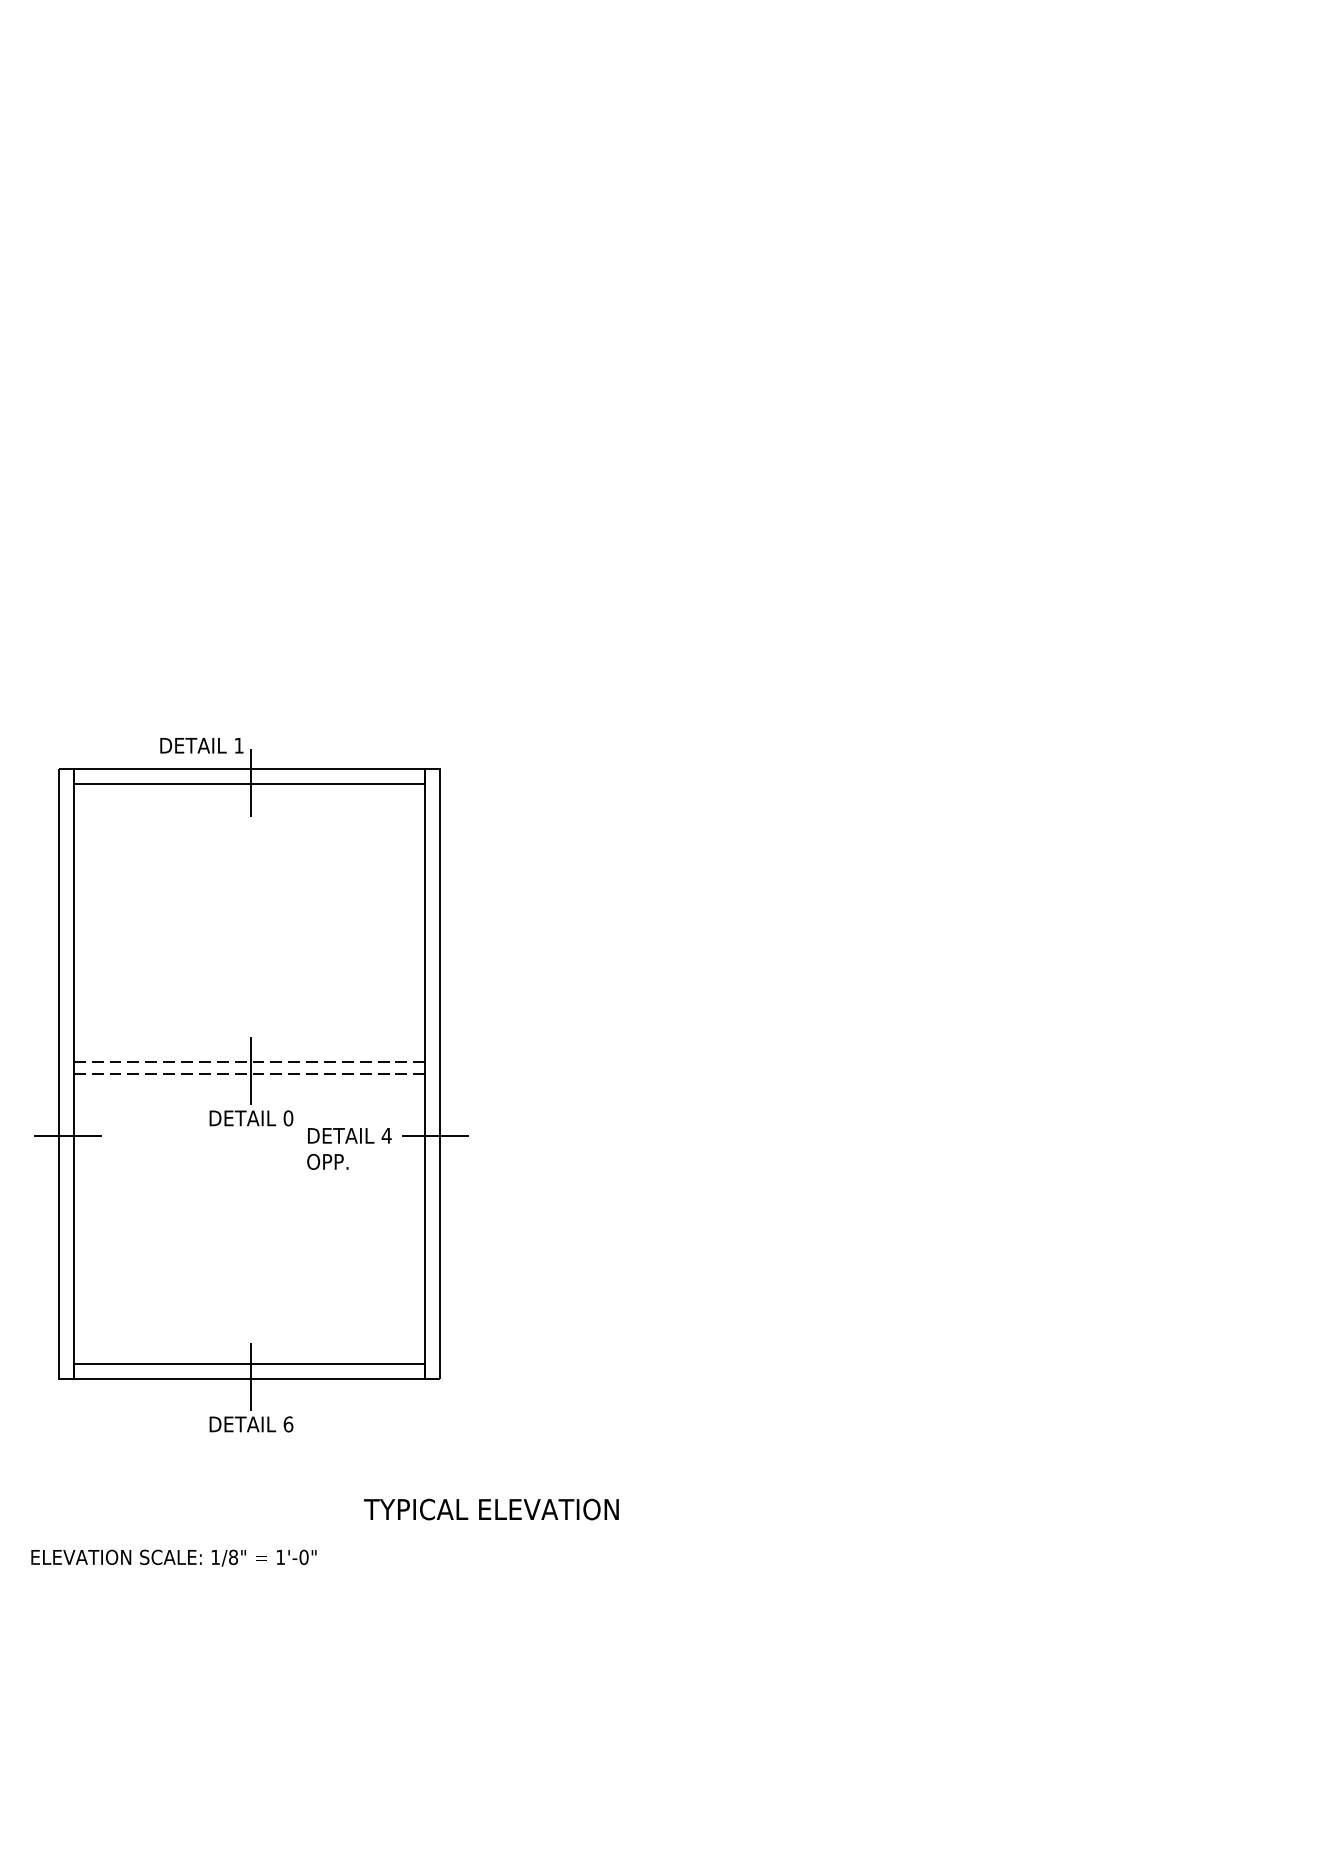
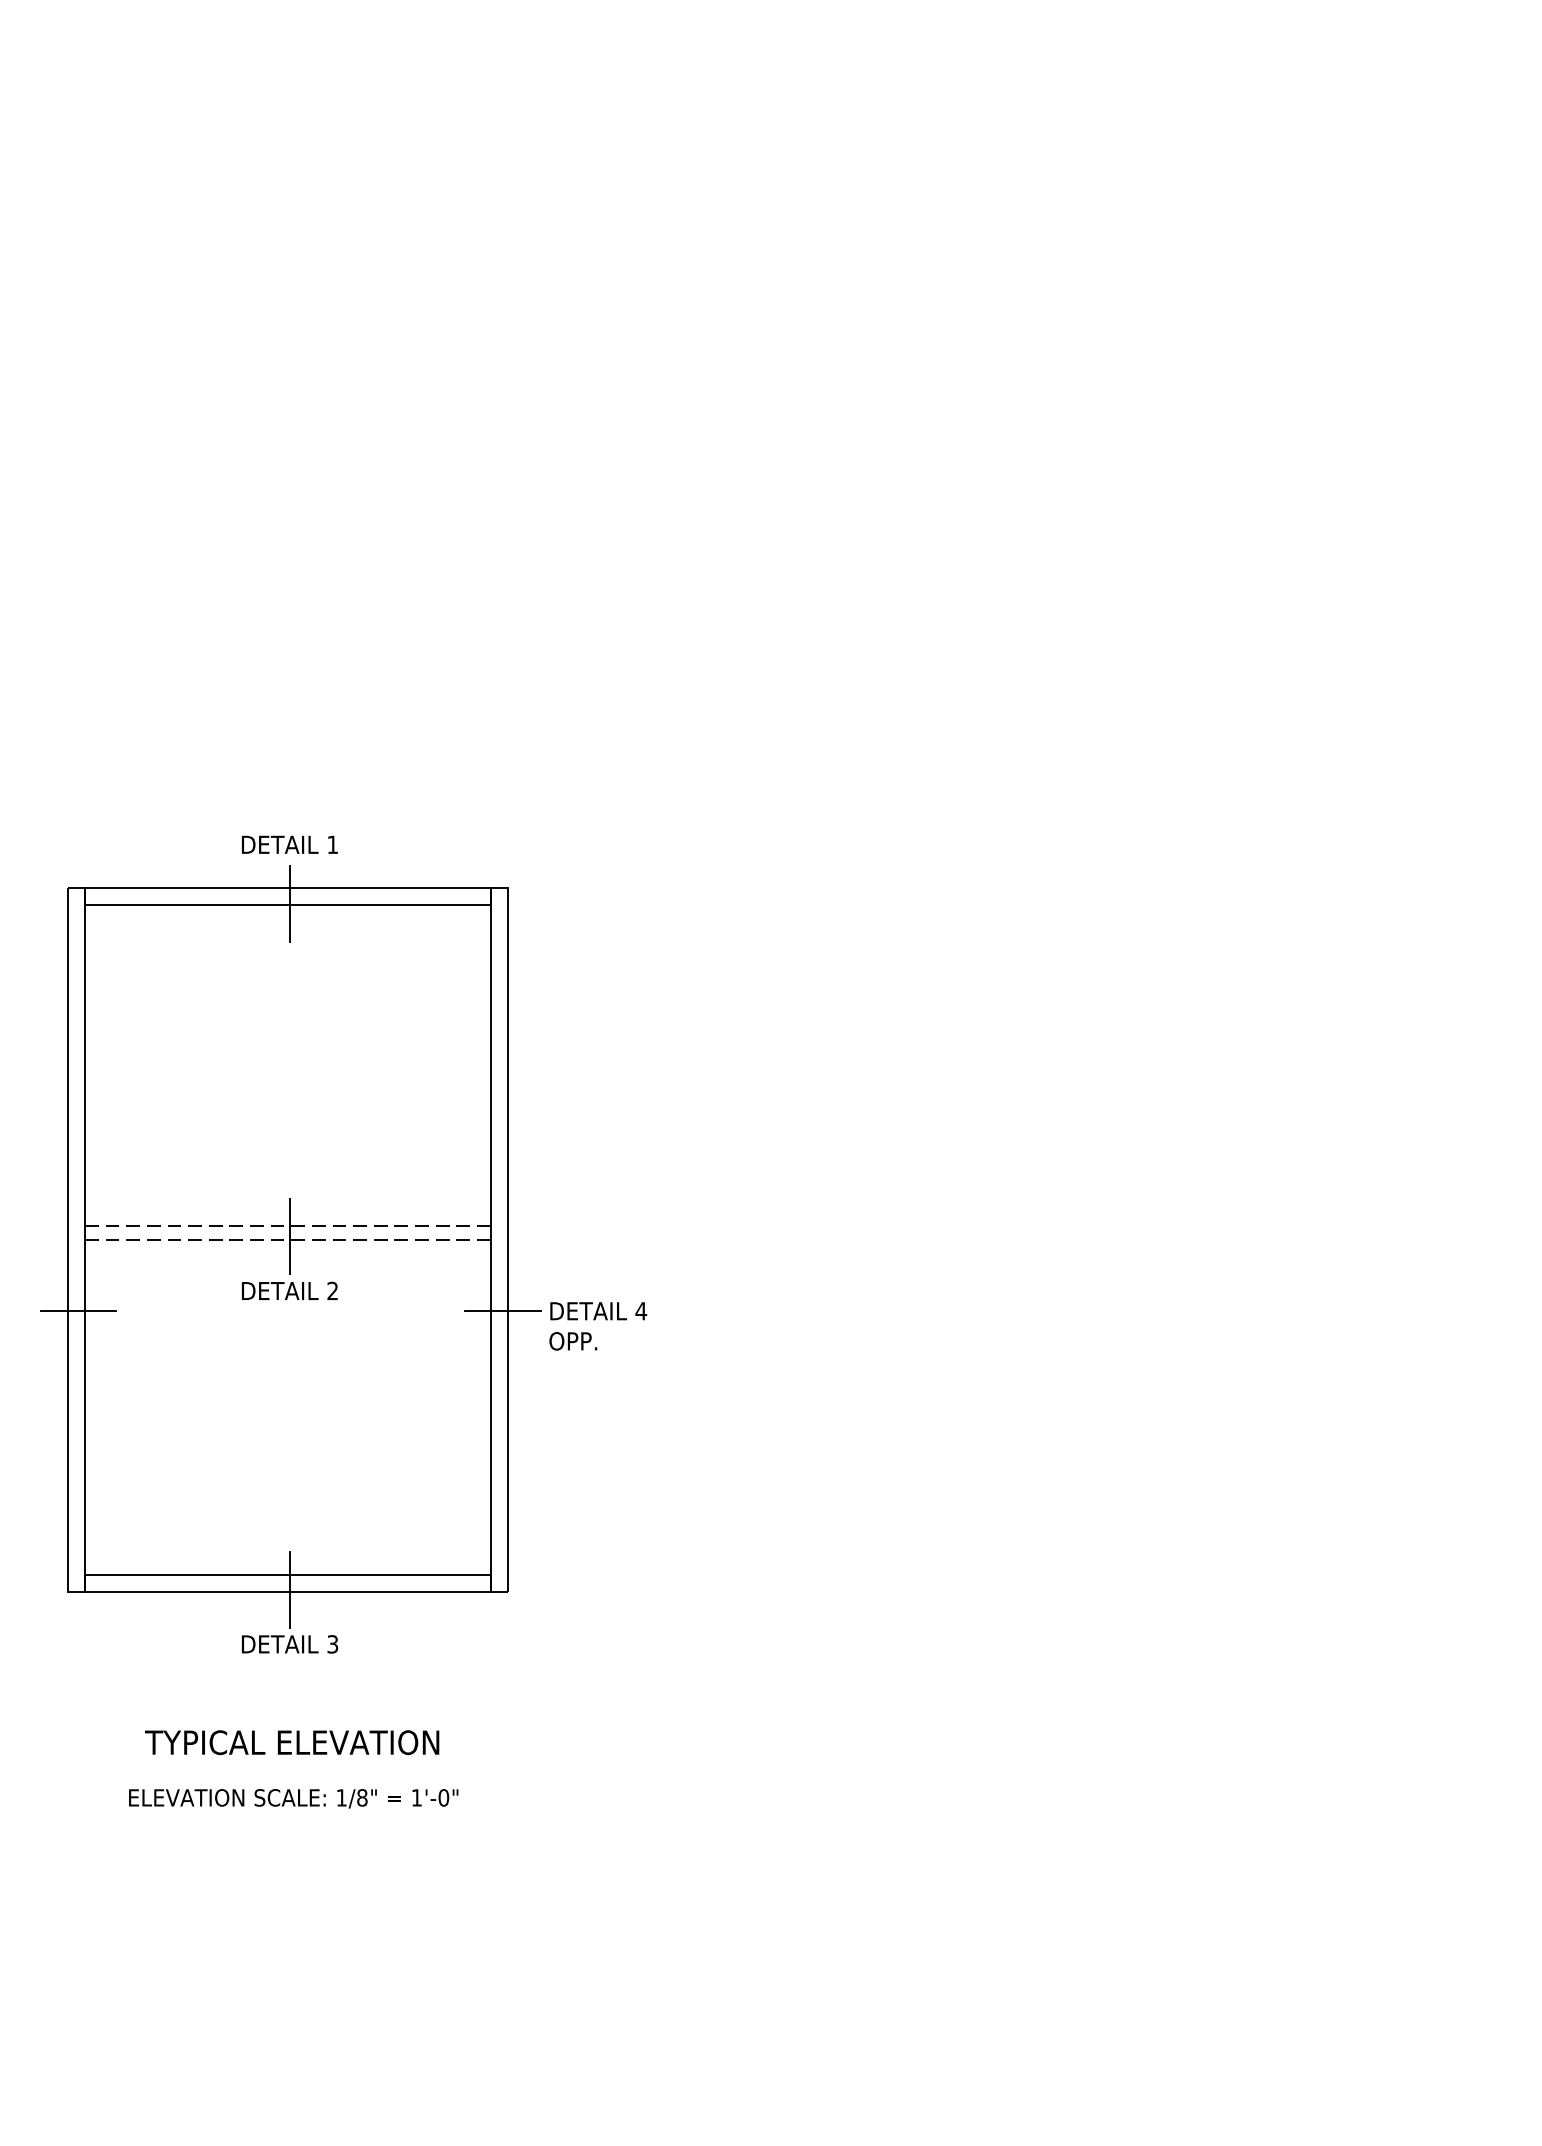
text: (201, 745) -> (289, 844), moved
text: (288, 1117) -> (332, 1290), 0 -> 2
text: (349, 1149) -> (598, 1326), moved
text: (288, 1424) -> (332, 1644), 6 -> 3
text: (491, 1509) -> (292, 1742), moved
text: (173, 1557) -> (293, 1798), moved

